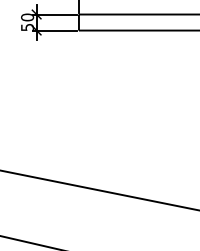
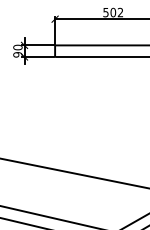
text: (26, 27) -> (17, 54), 50 -> 90

